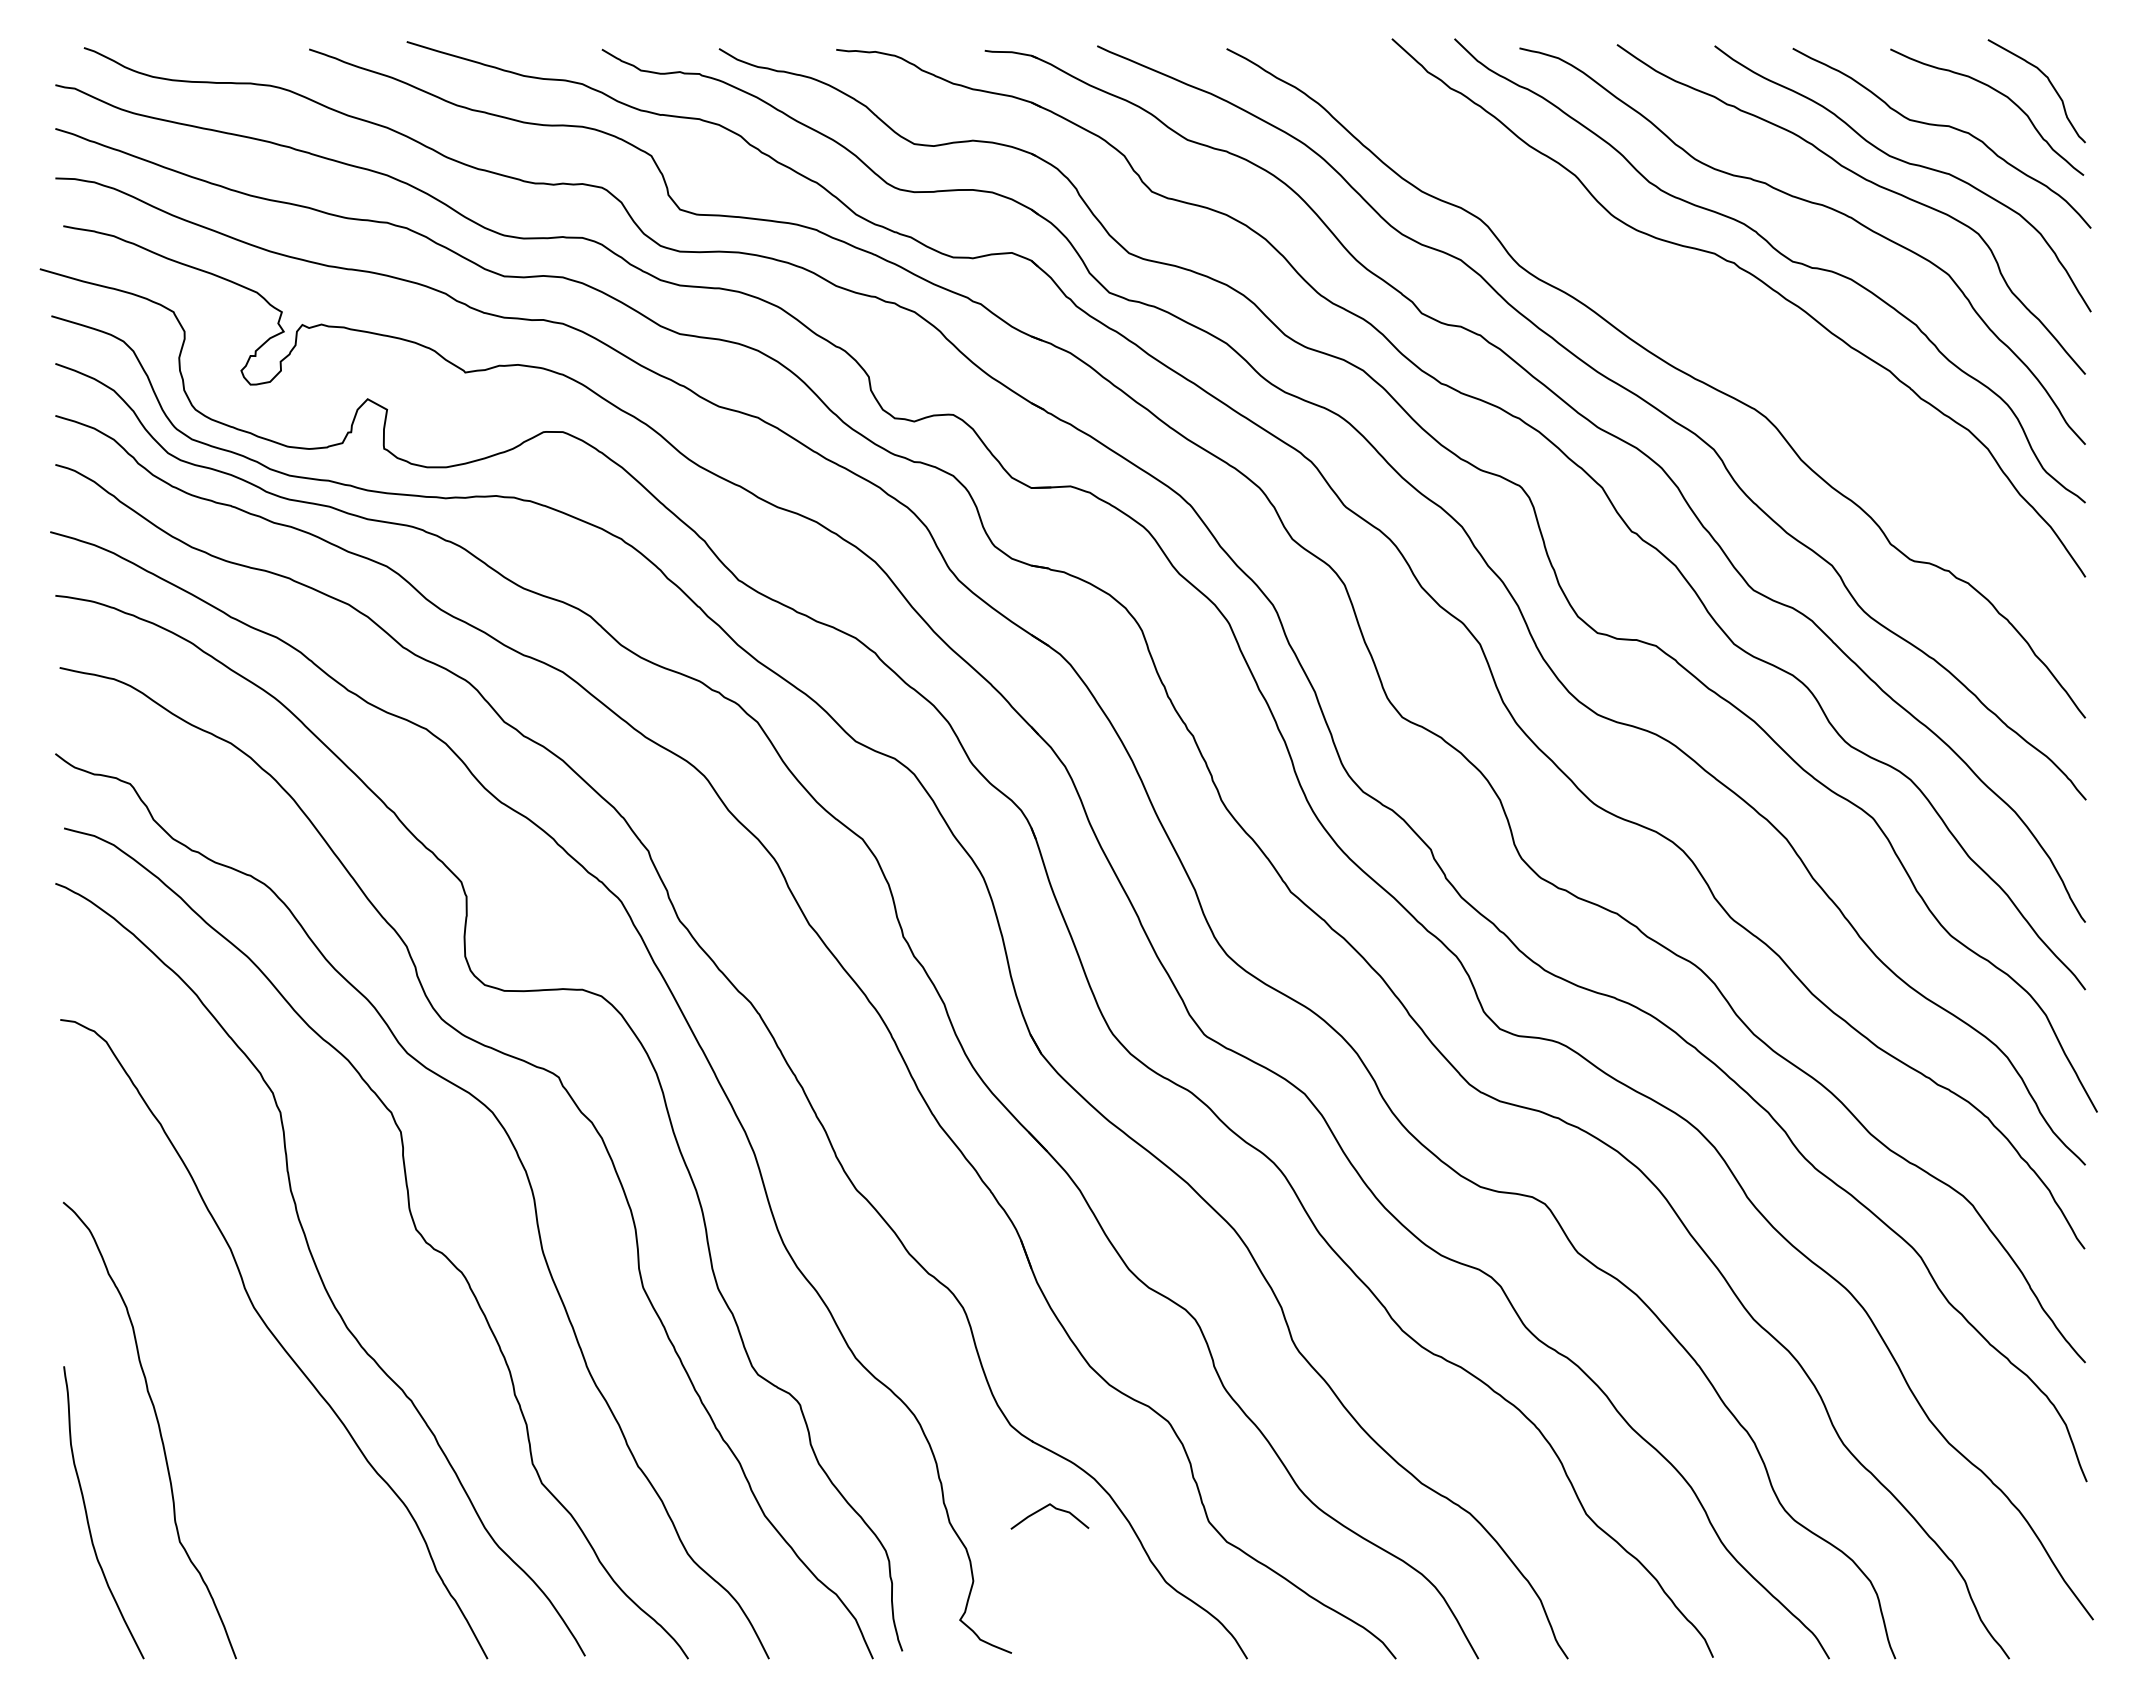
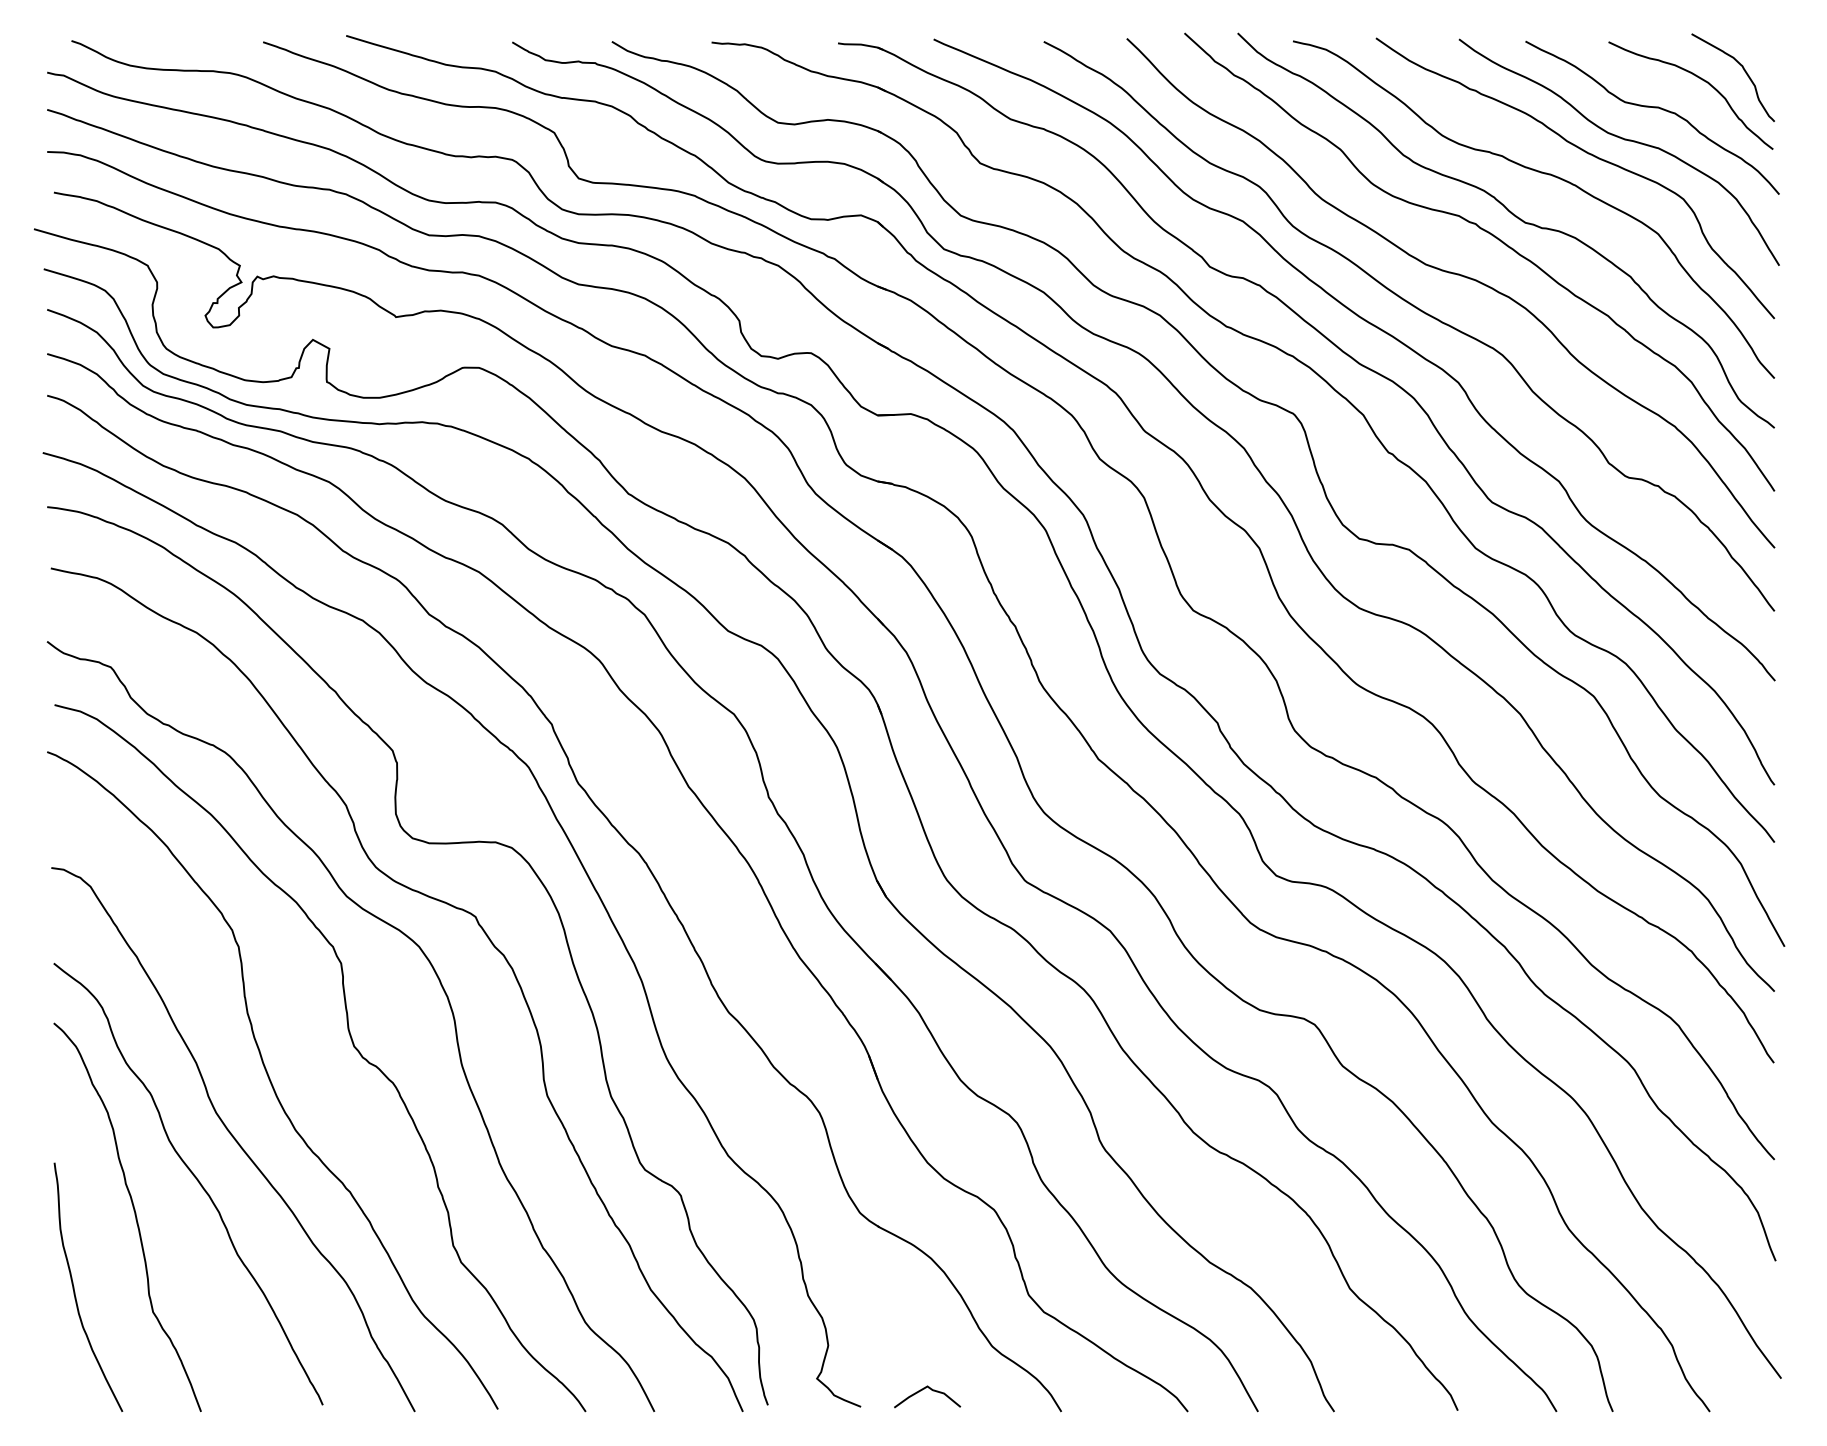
curve: (1708, 322) -> (1453, 274), added
curve: (228, 1383) -> (194, 1177), added
curve: (1043, 1509) -> (922, 1390), moved

